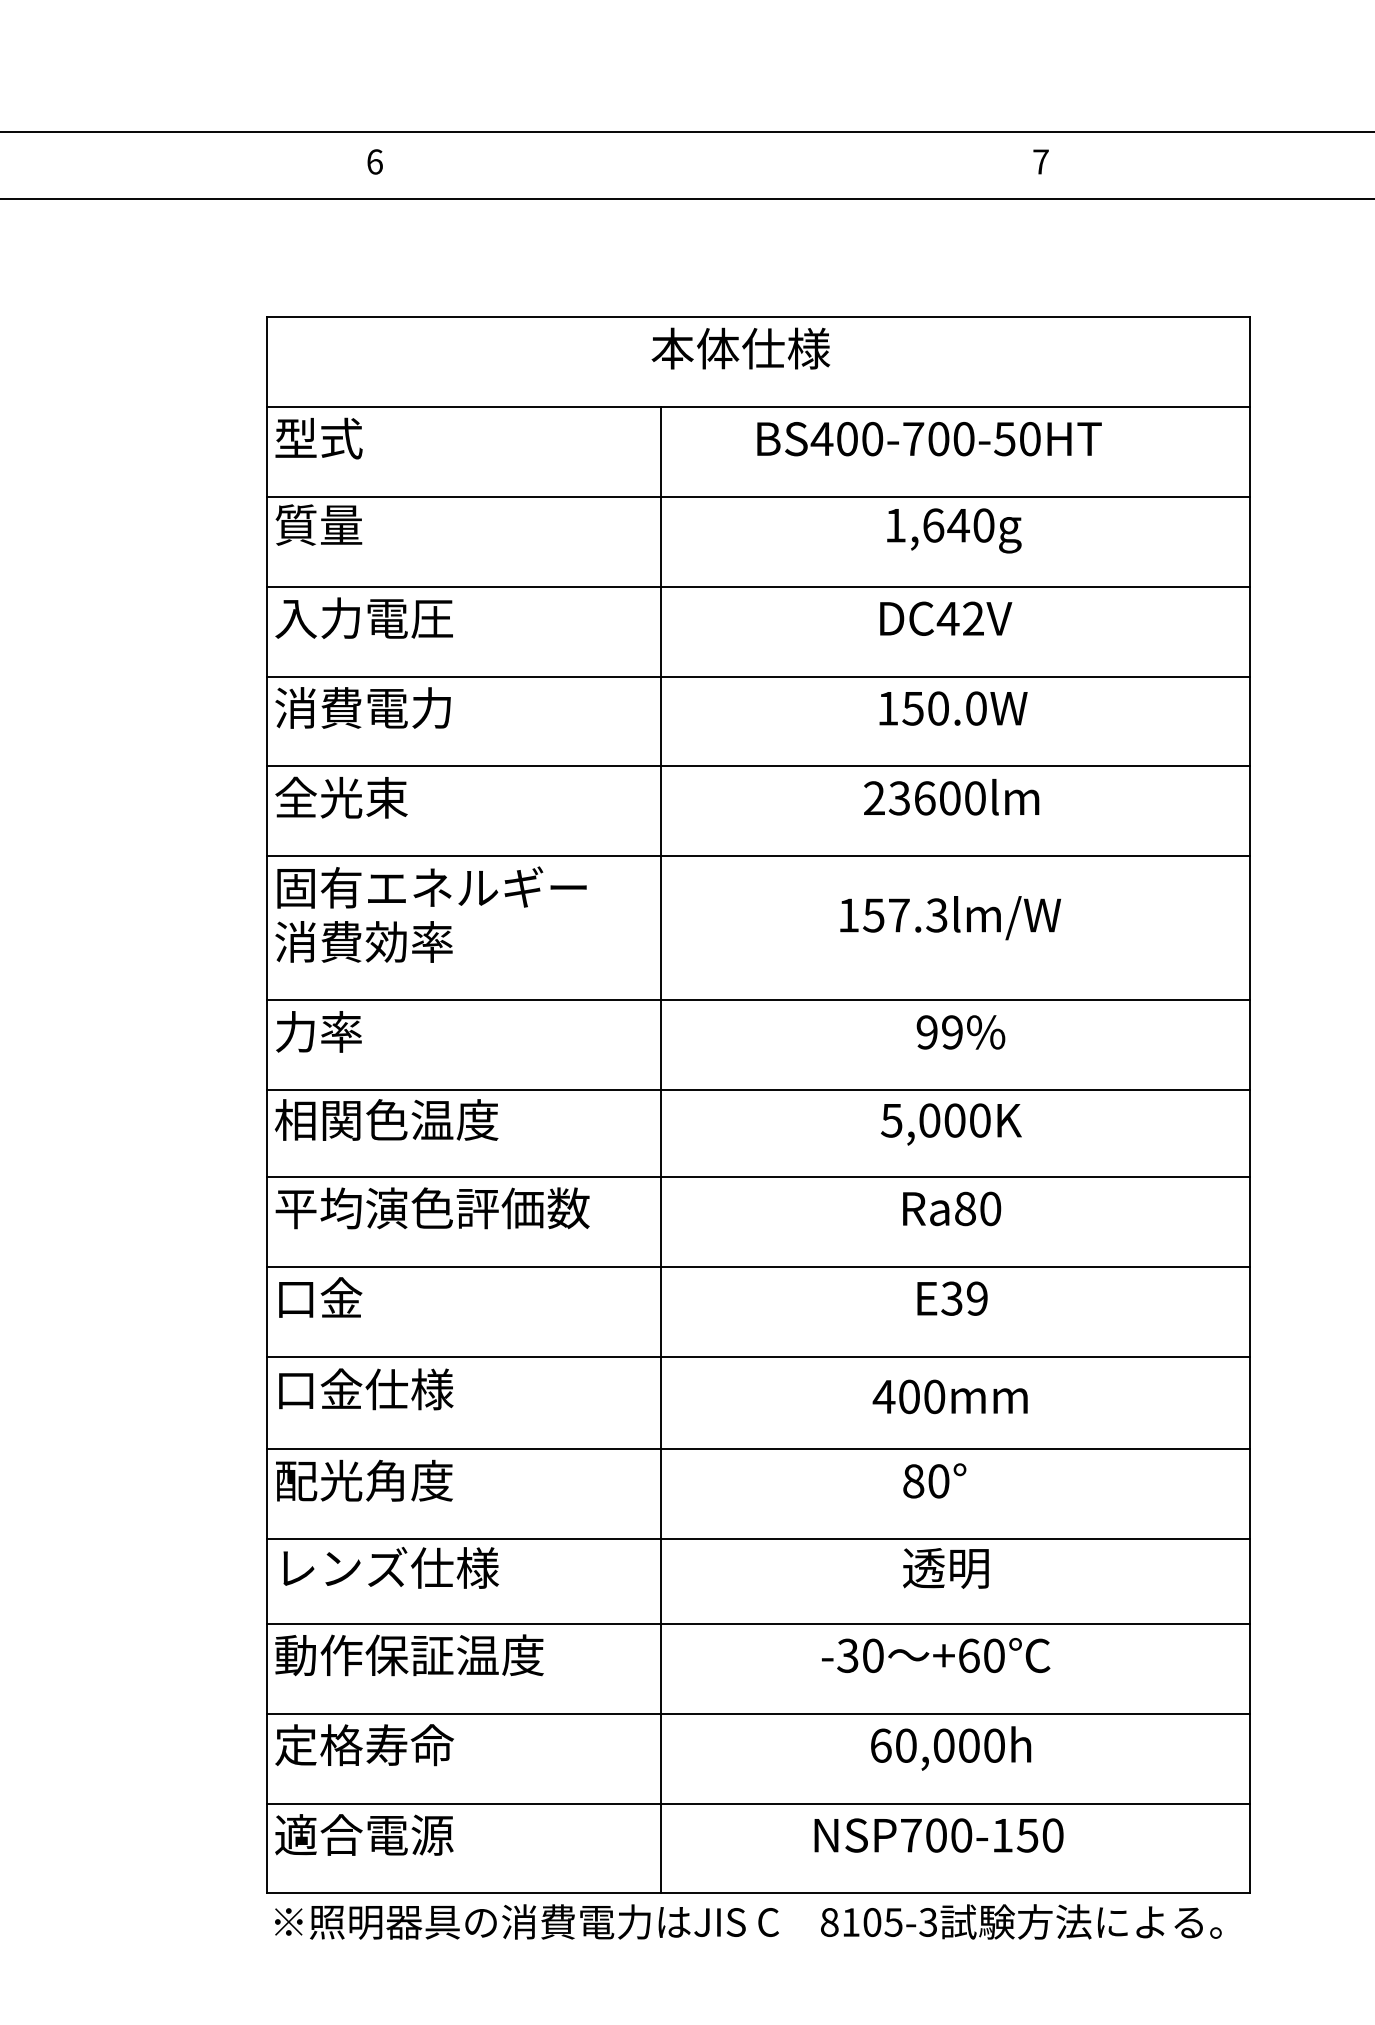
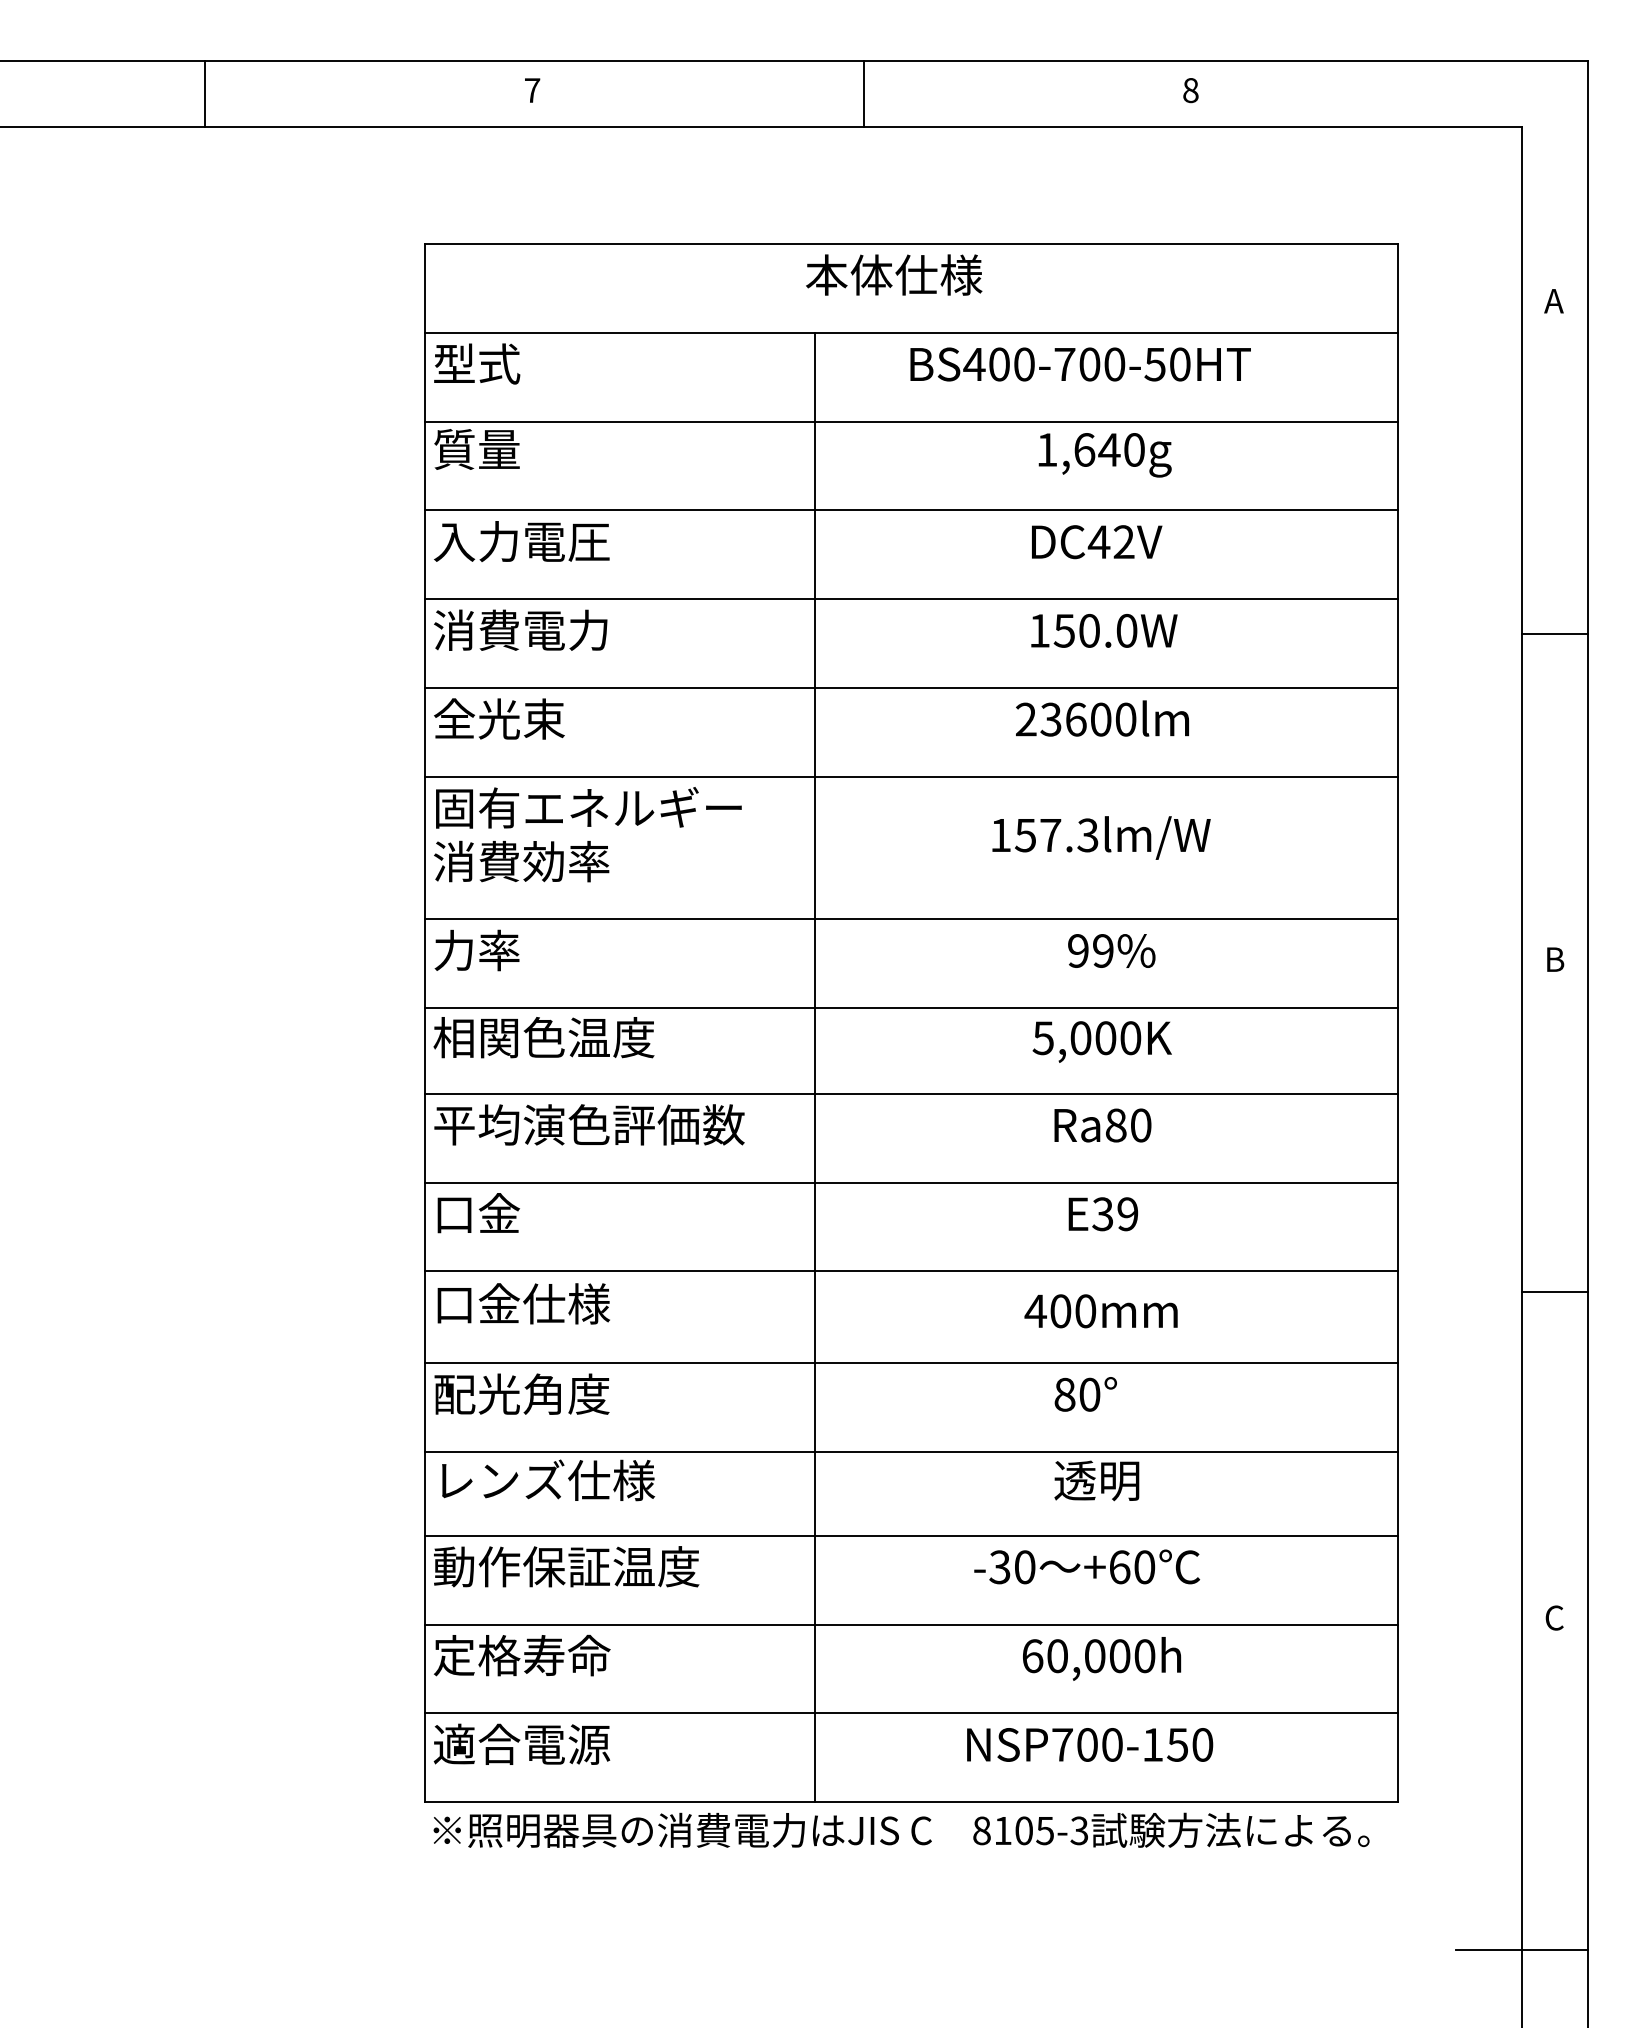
text: (375, 161) -> (532, 90), 6 -> 7
text: (1040, 161) -> (1190, 90), 7 -> 8
line: (44, 164) -> (205, 93), added
line: (709, 164) -> (863, 93), added

